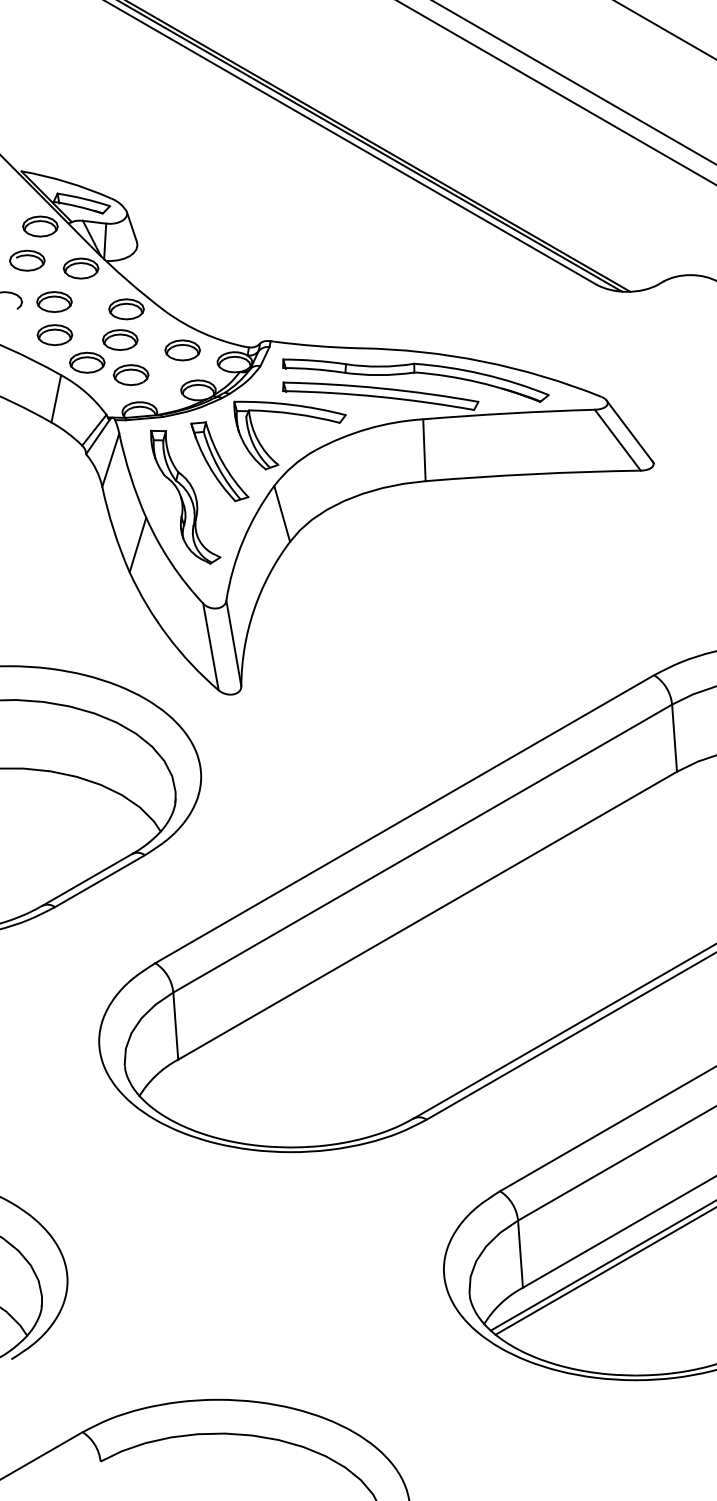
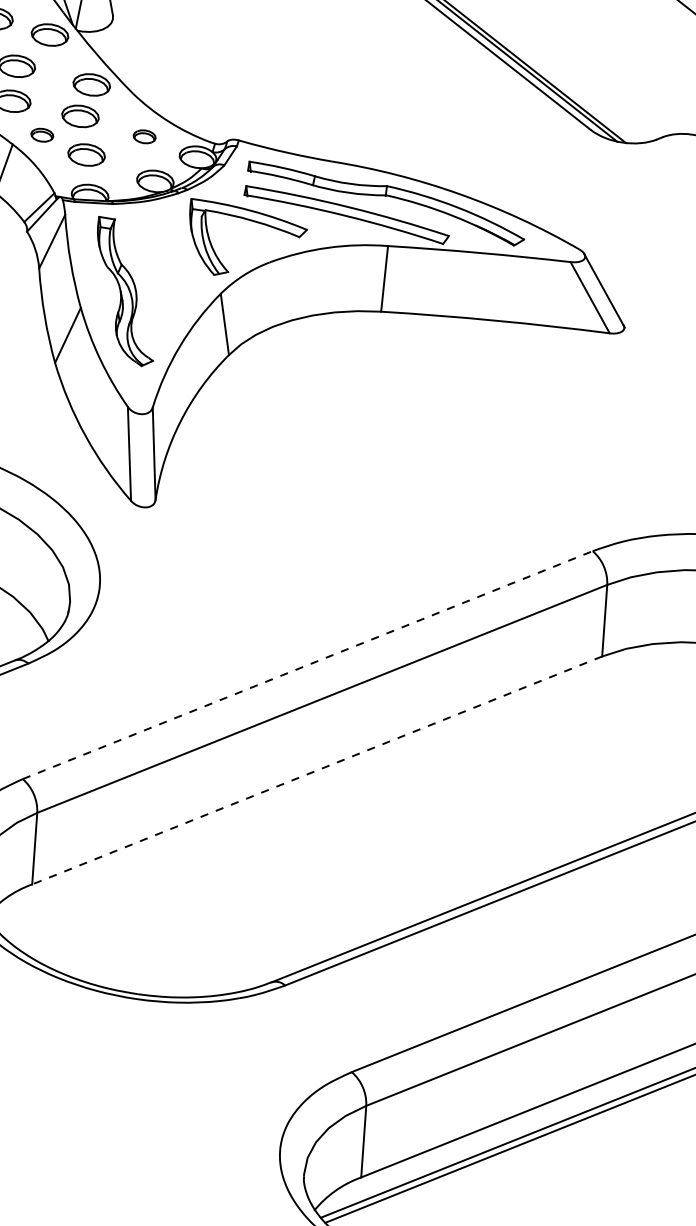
part: (182, 350) -> (144, 136), size x0.6
part: (87, 362) -> (42, 135), size x0.6
part: (219, 461) -> (166, 259), removed
line: (404, 819) -> (307, 665), solid -> dashed
line: (427, 915) -> (317, 770), solid -> dashed

